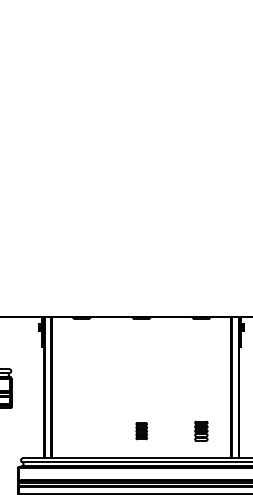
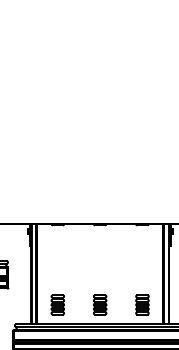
part: (81, 430) -> (57, 304), added
part: (142, 430) -> (100, 304), size x1.67
part: (201, 430) -> (142, 304), size x1.43

